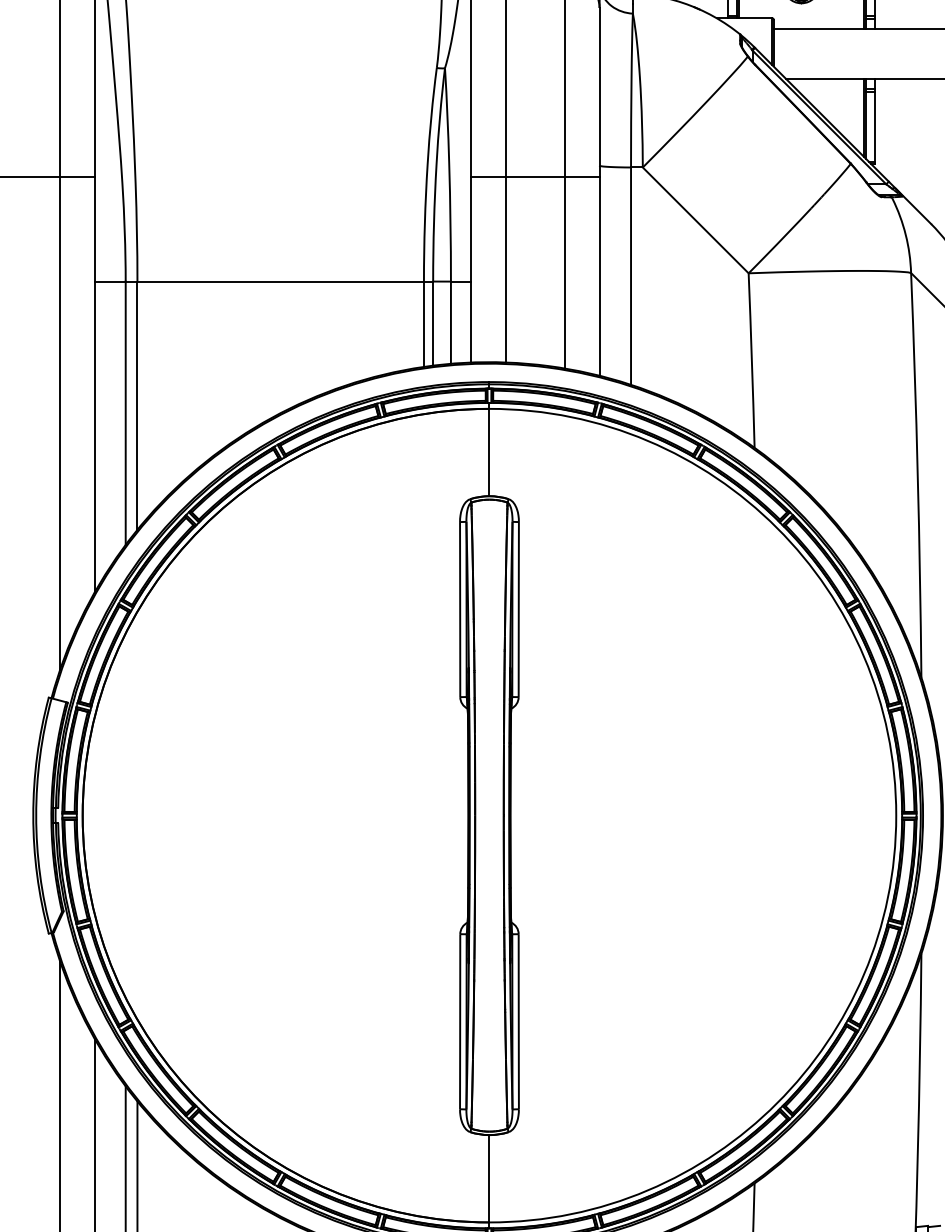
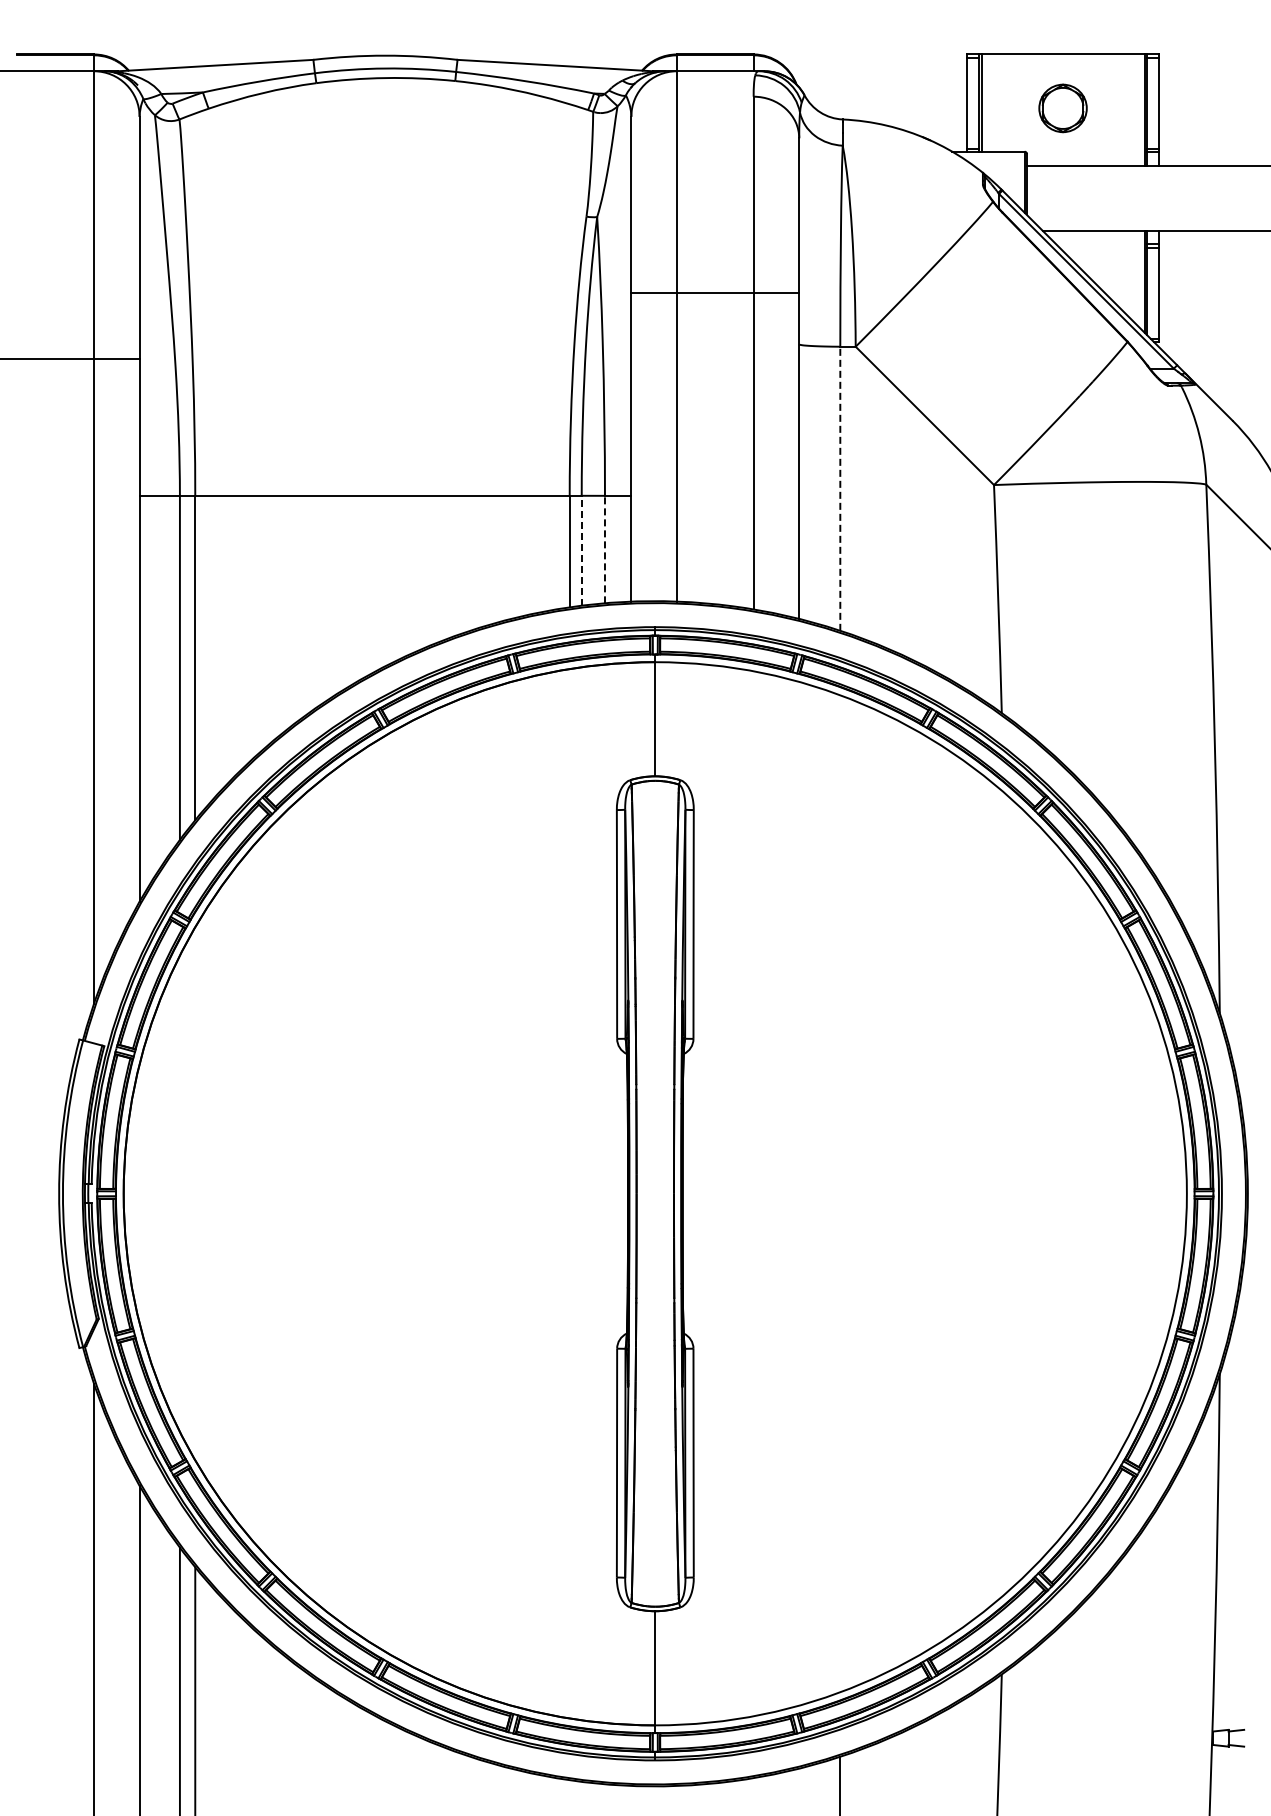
line: (535, 177) -> (715, 293), moved
line: (631, 275) -> (840, 488), solid -> dashed
line: (450, 322) -> (604, 549), solid -> dashed
line: (432, 323) -> (581, 550), solid -> dashed

